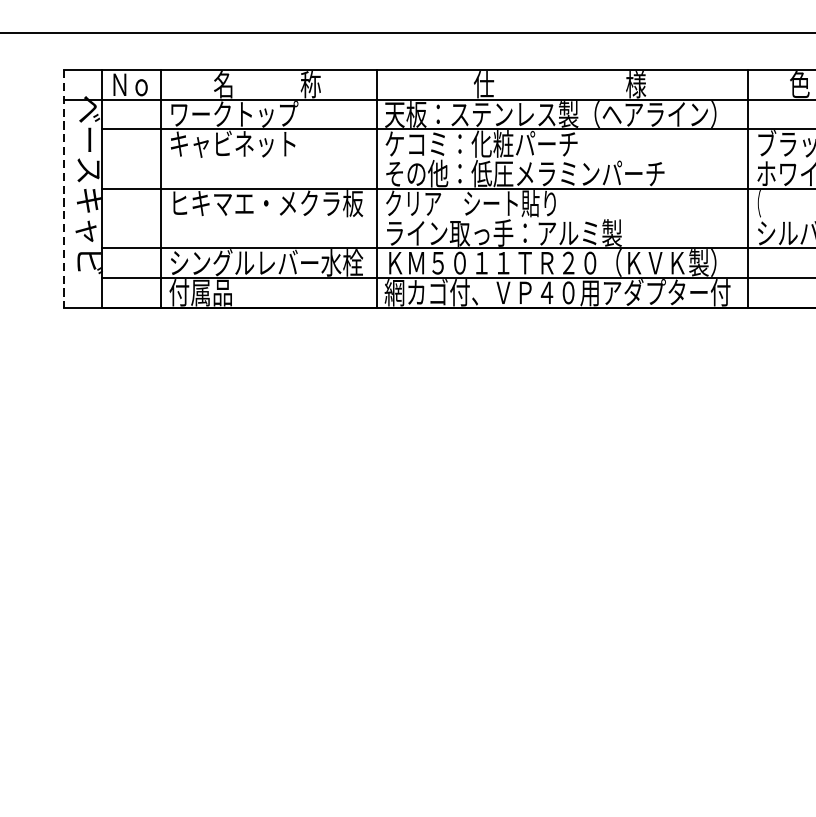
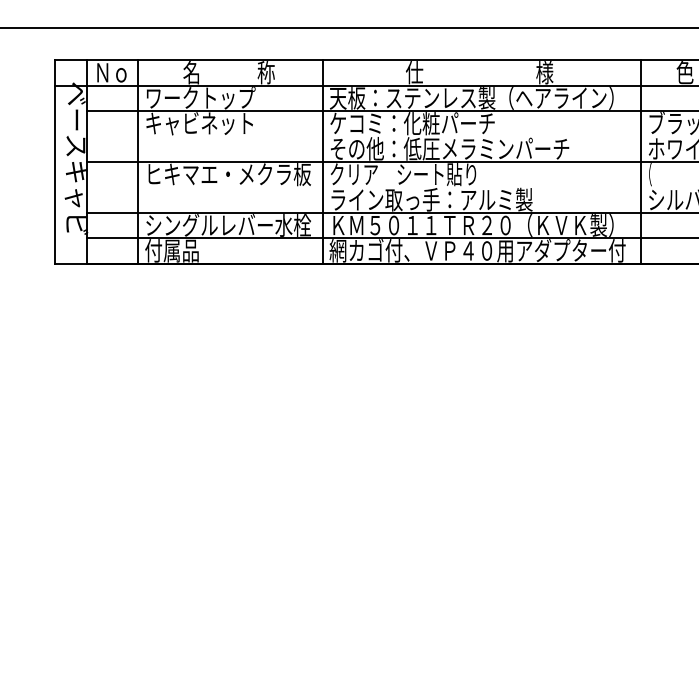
line: (64, 188) -> (55, 161), dashed -> solid

